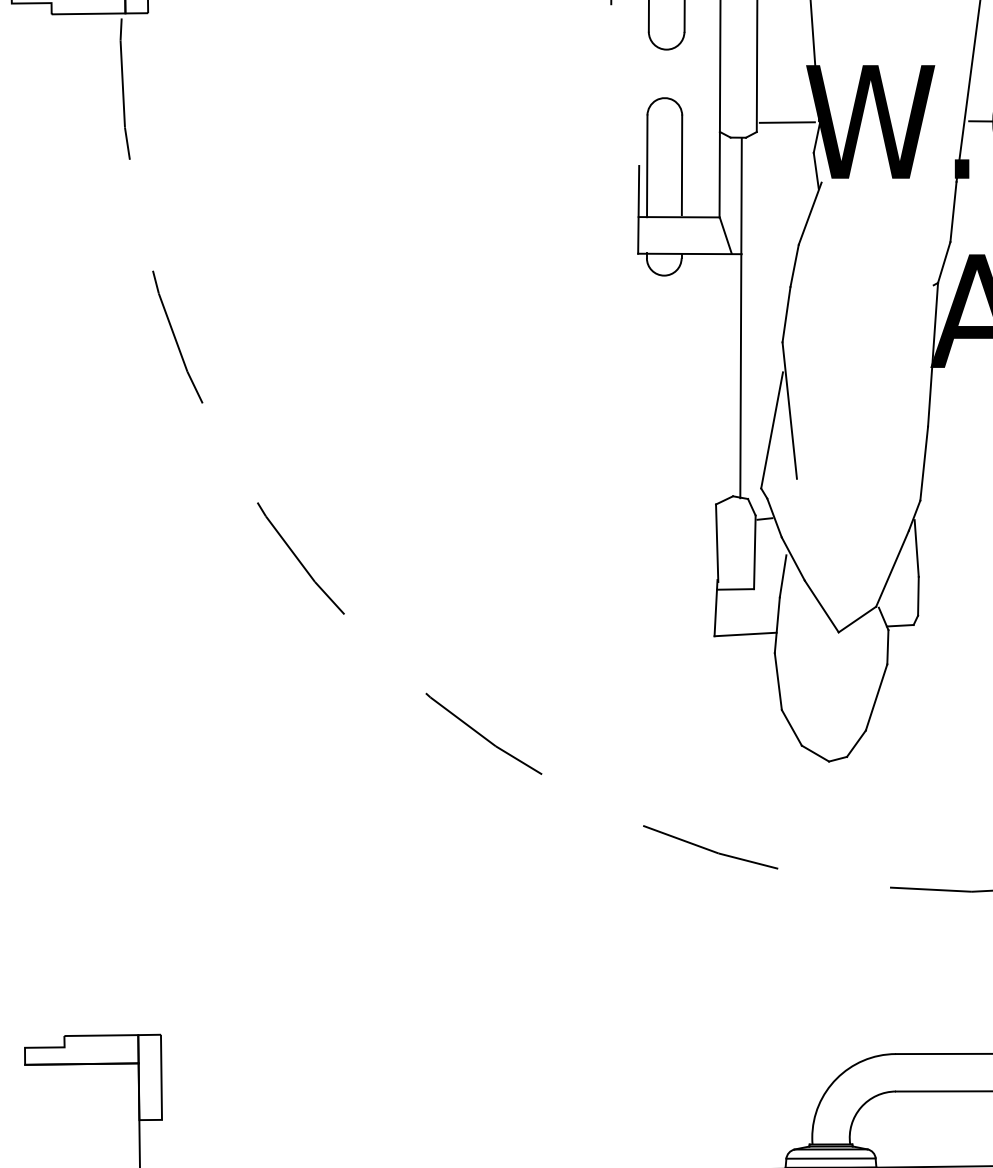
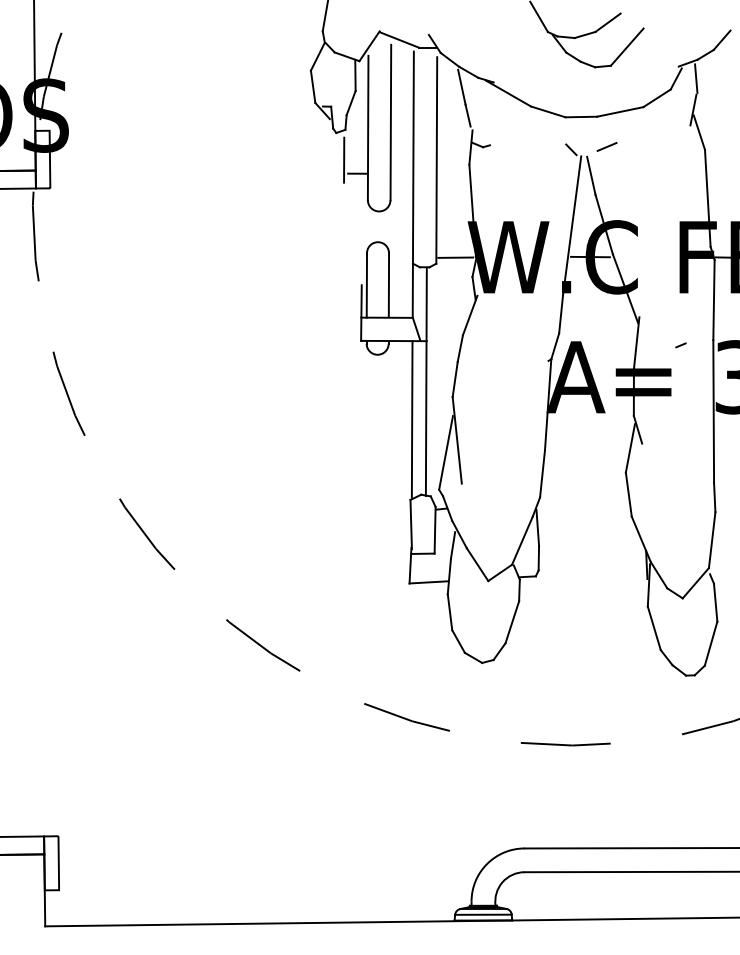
line: (717, 377) -> (411, 419), added

